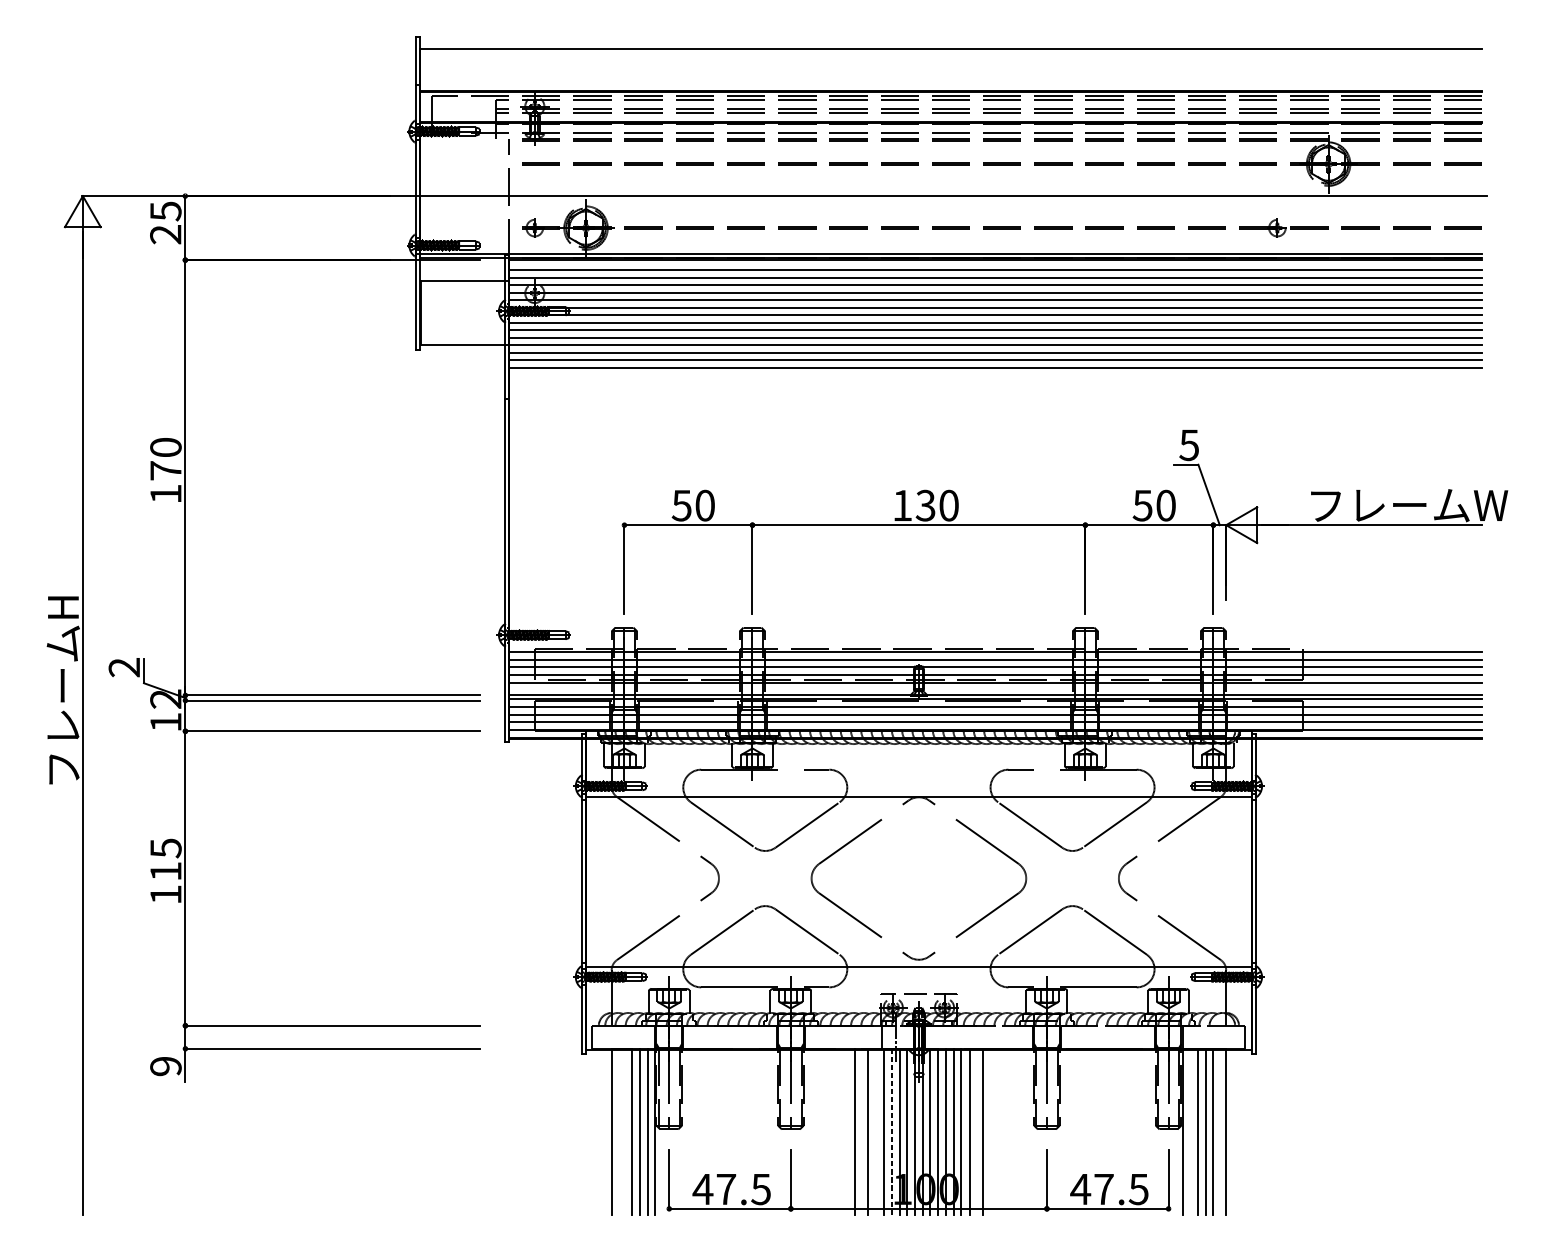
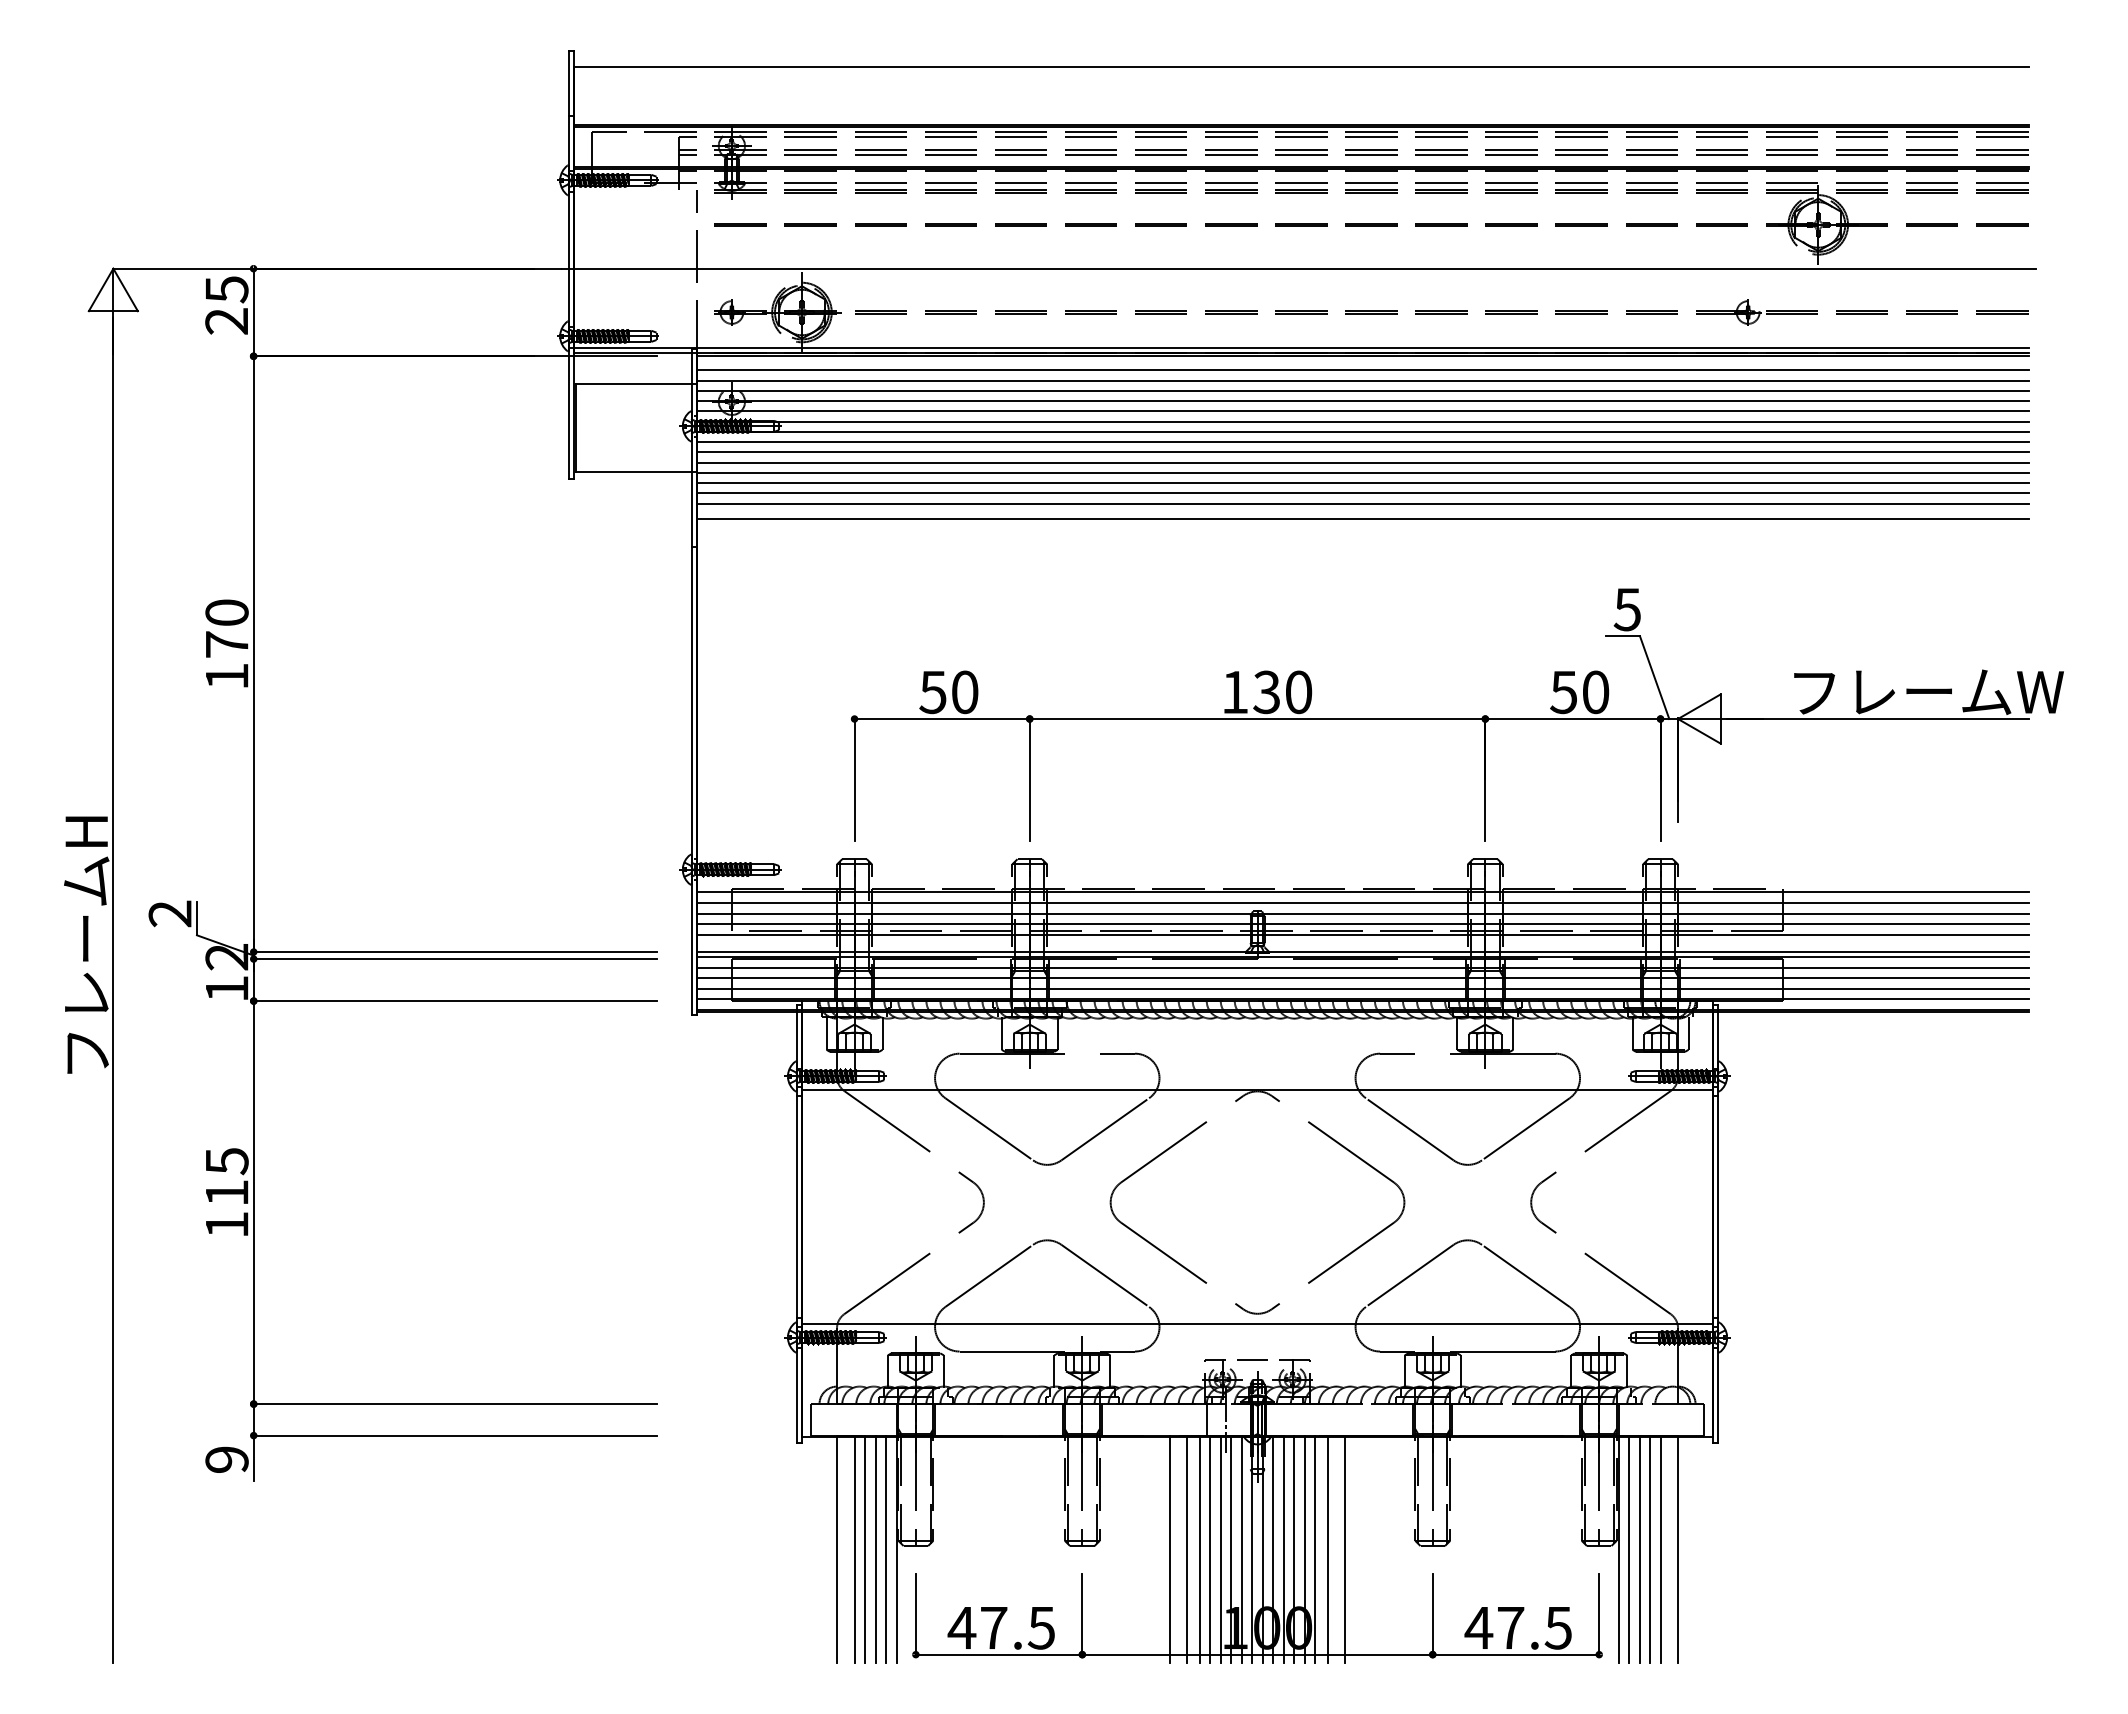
line: (995, 379) -> (1362, 519), added
line: (624, 1131) -> (854, 1548), added
line: (876, 1131) -> (1199, 1548), added
line: (1190, 1131) -> (1629, 1548), added
line: (891, 1132) -> (1220, 1549), dashed -> solid

